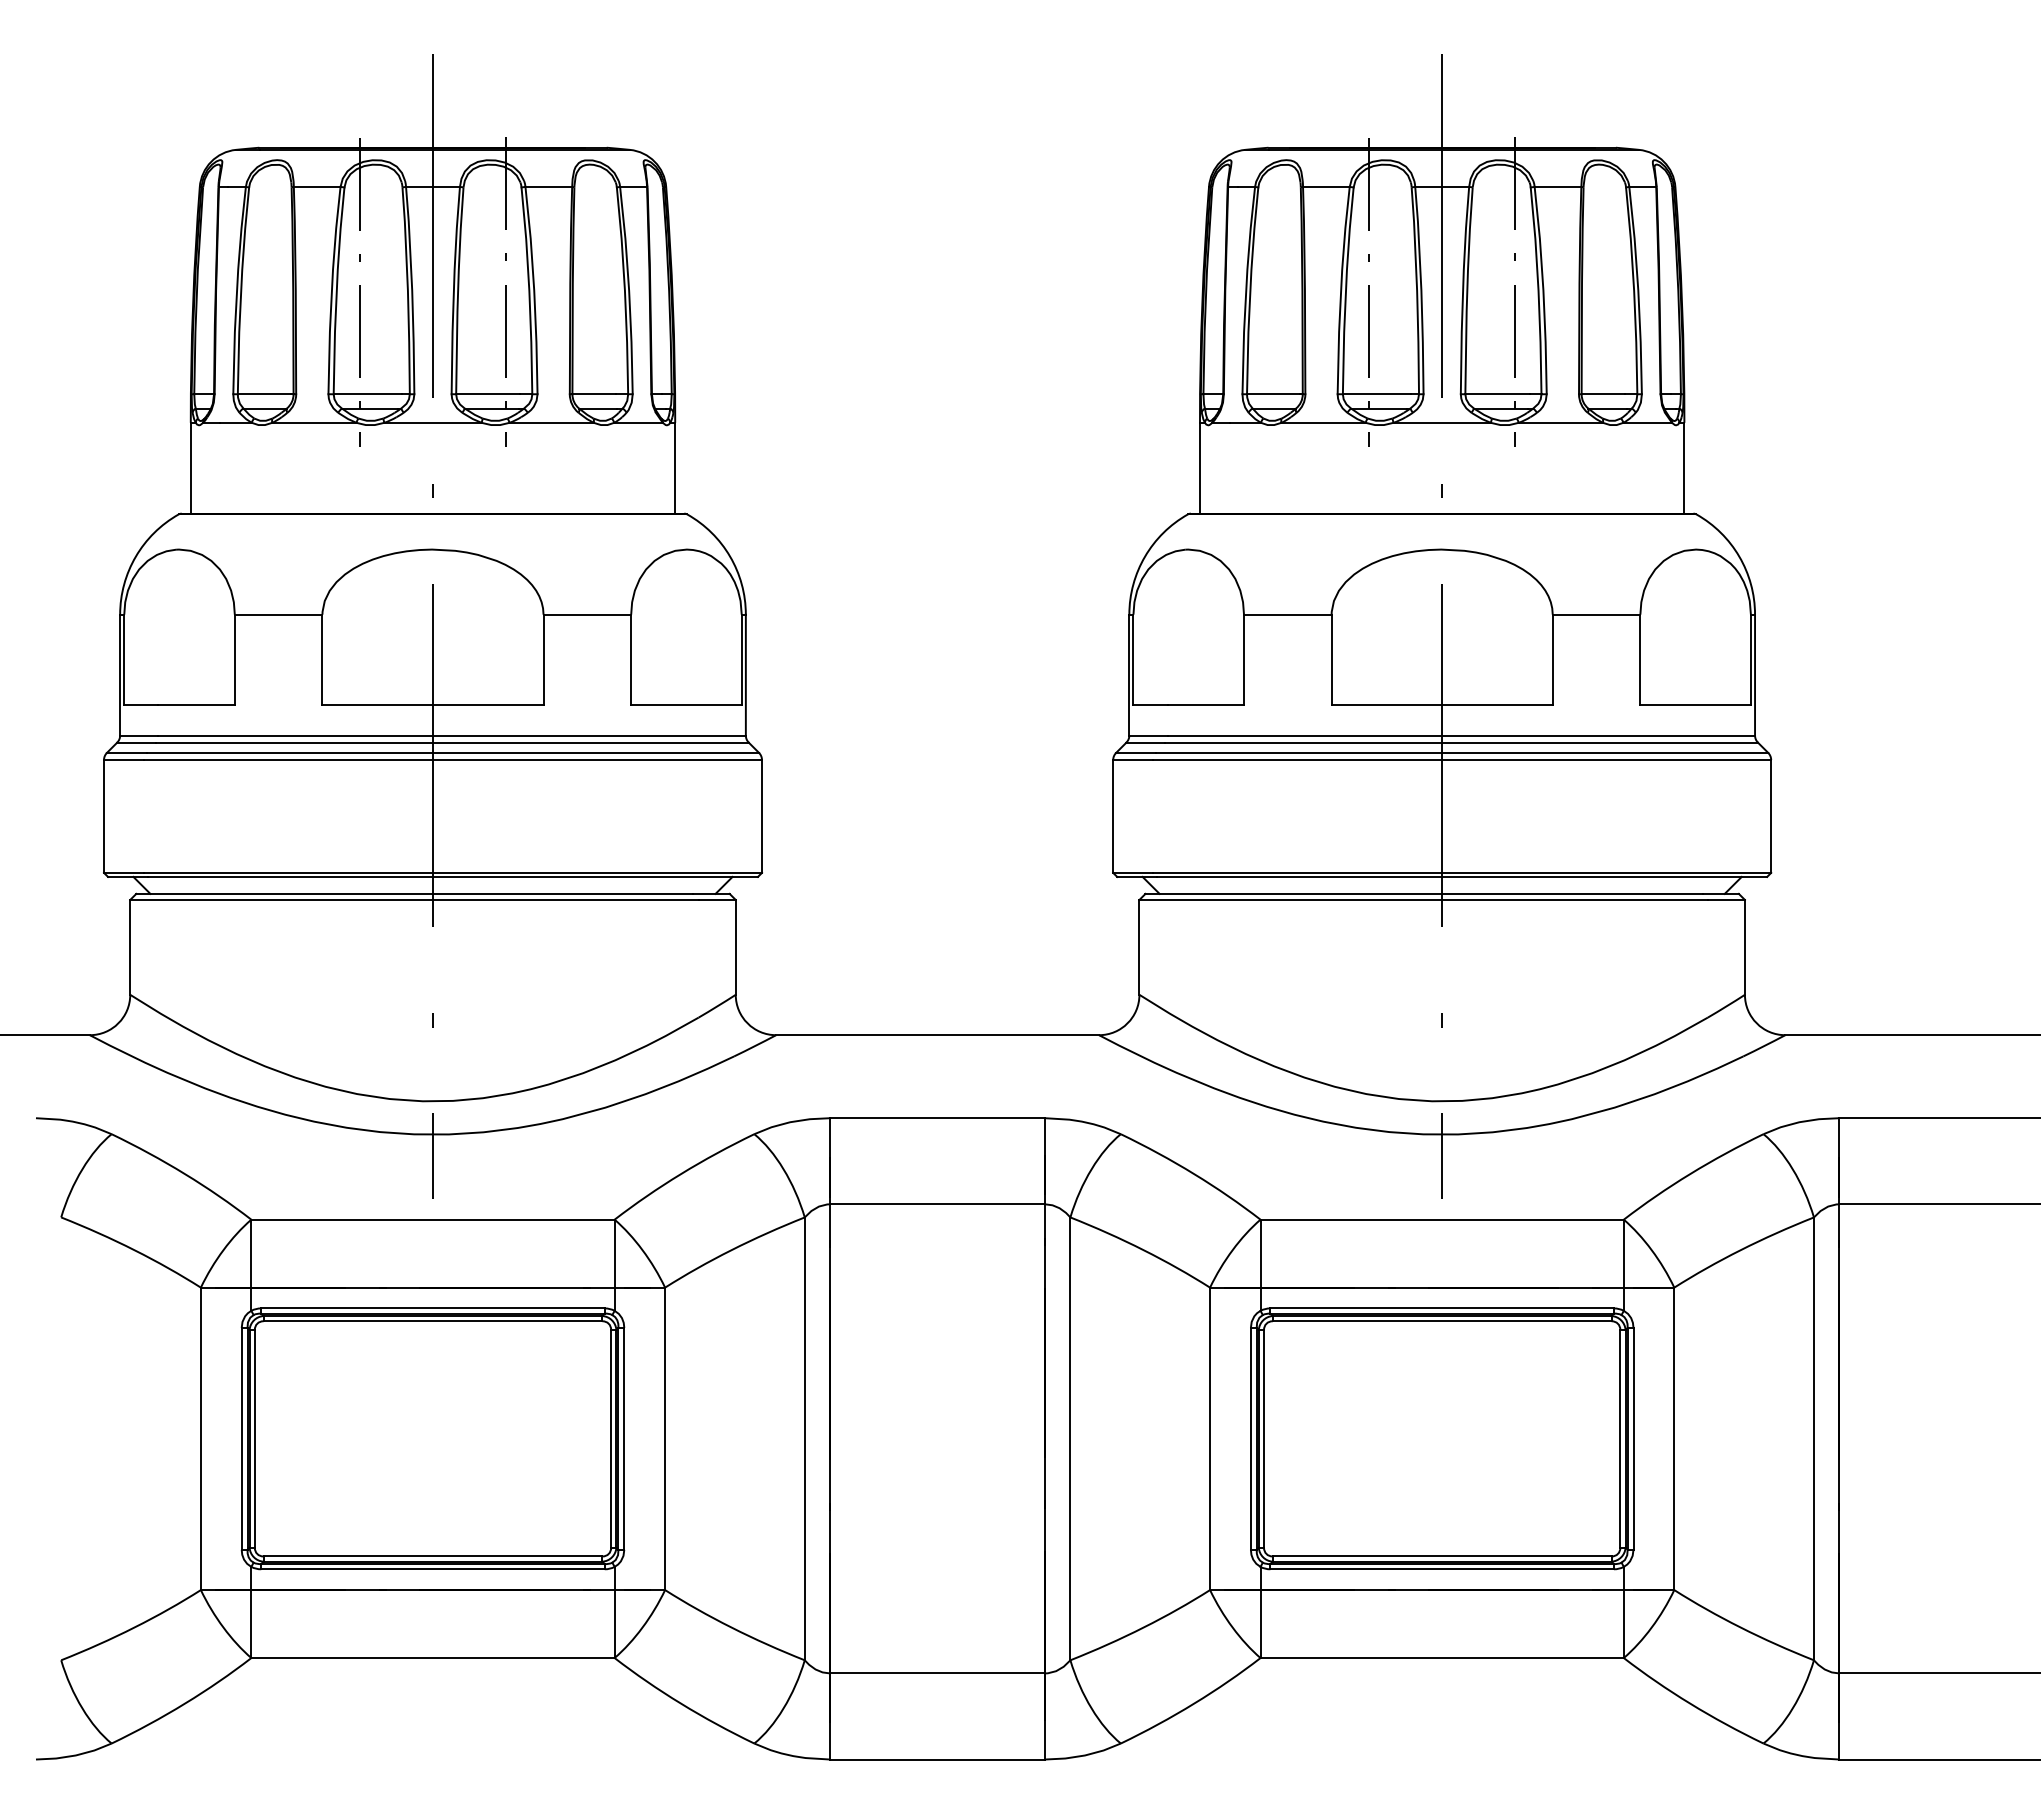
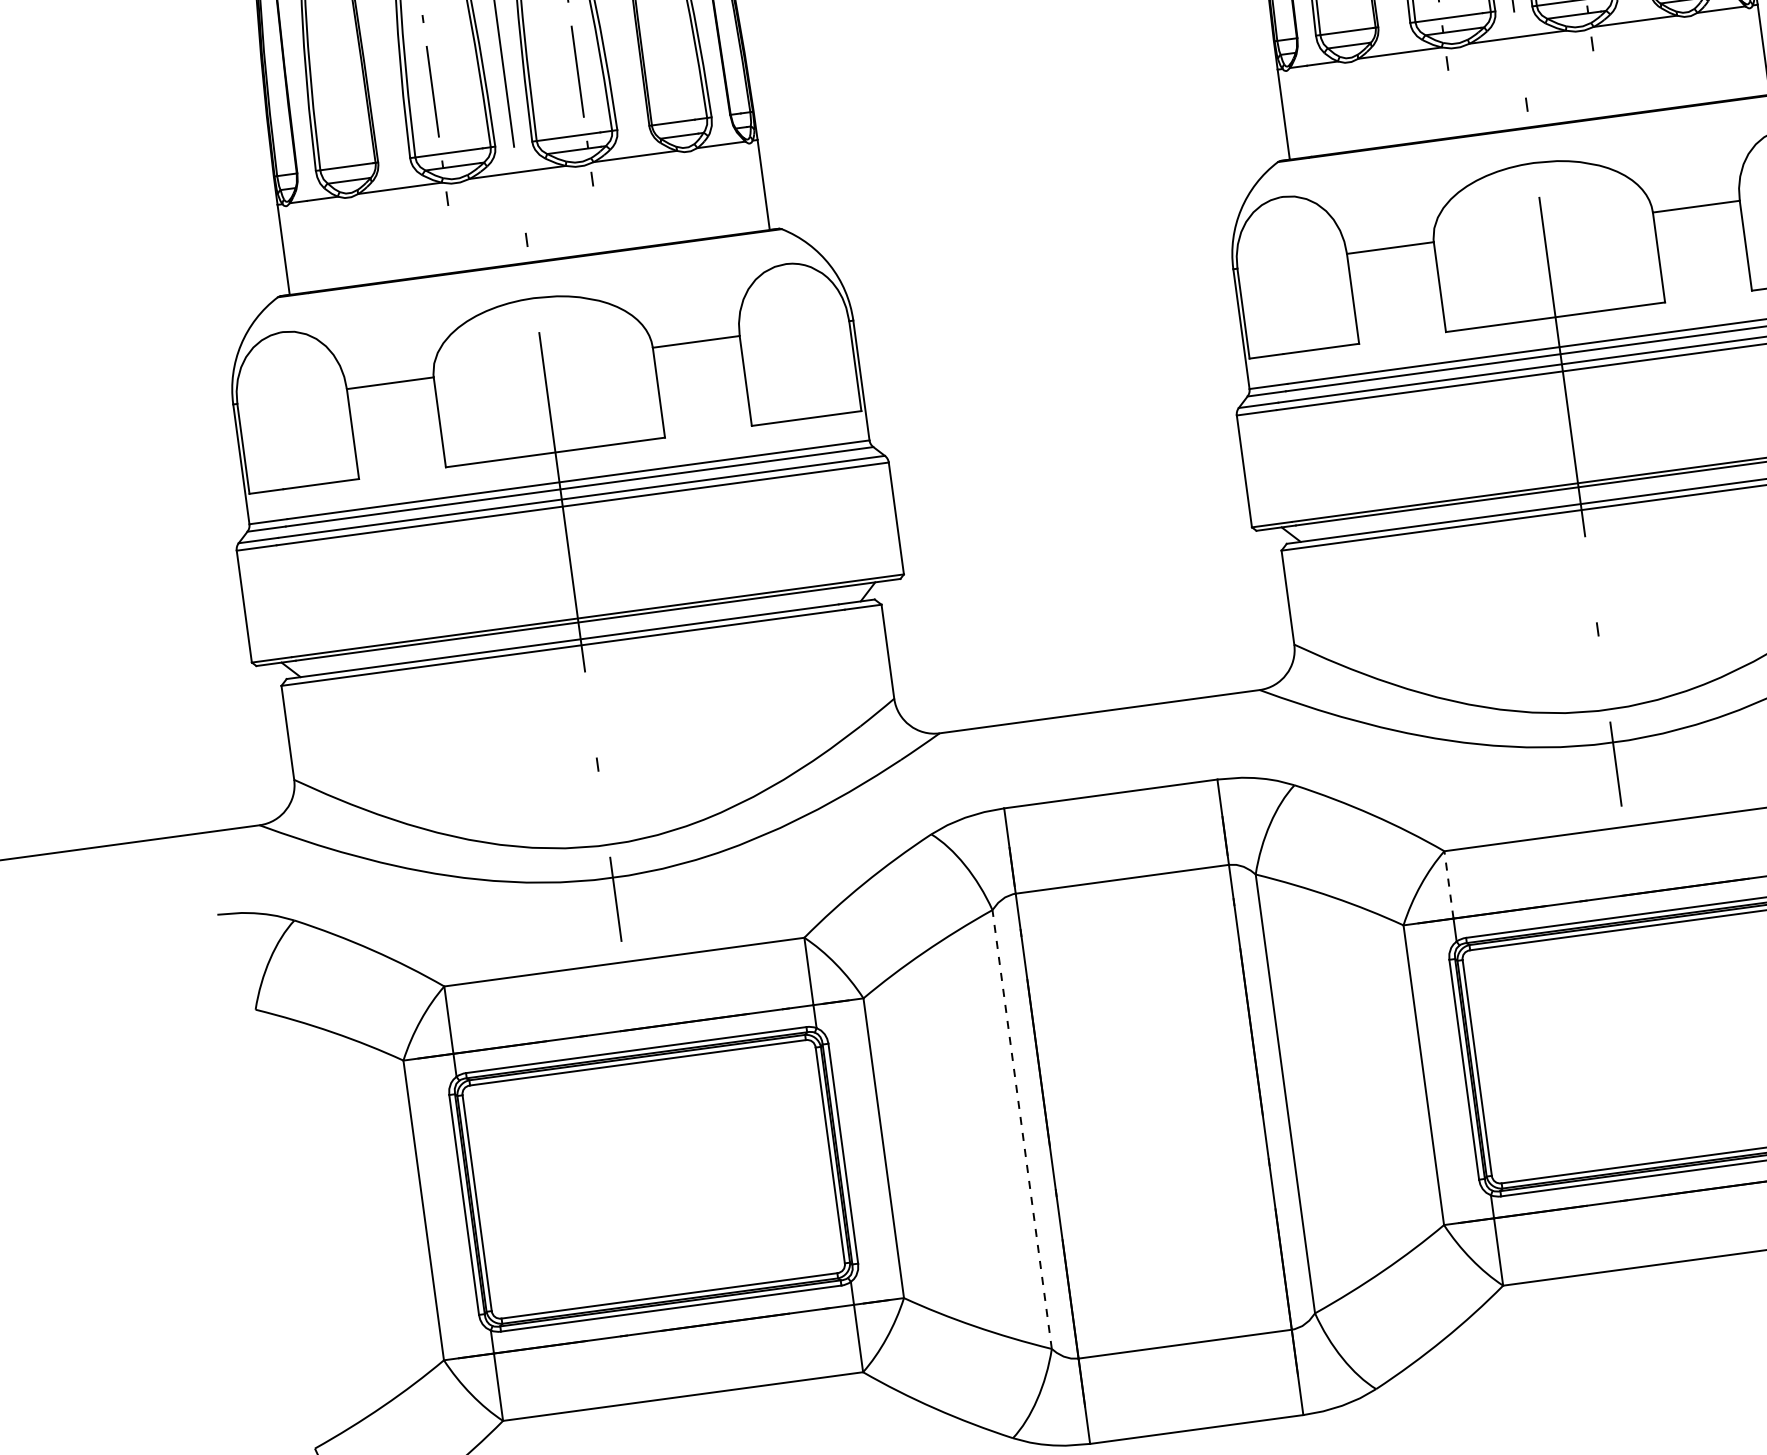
line: (1260, 1253) -> (1448, 884), solid -> dashed
line: (804, 1438) -> (1021, 1129), solid -> dashed

